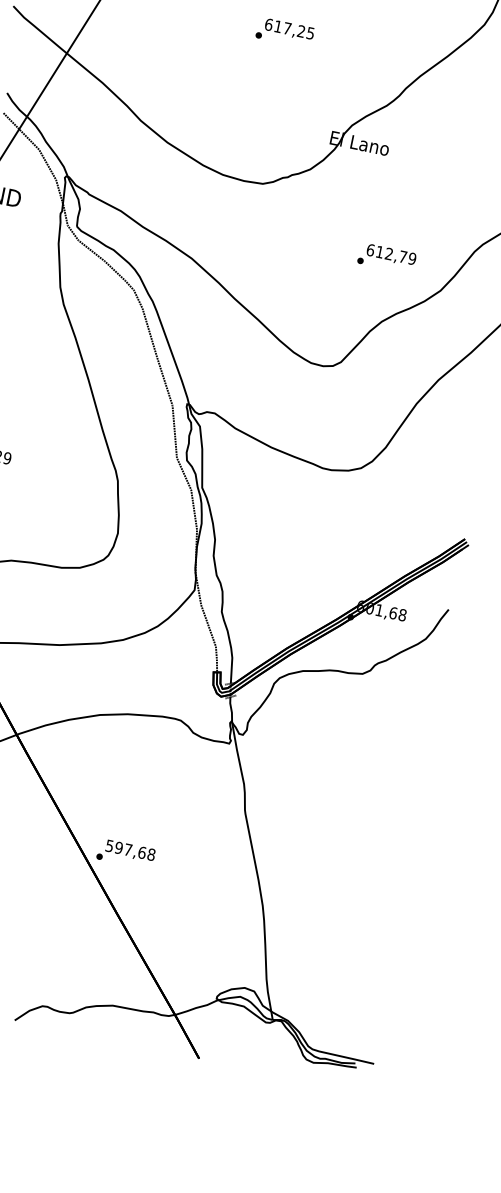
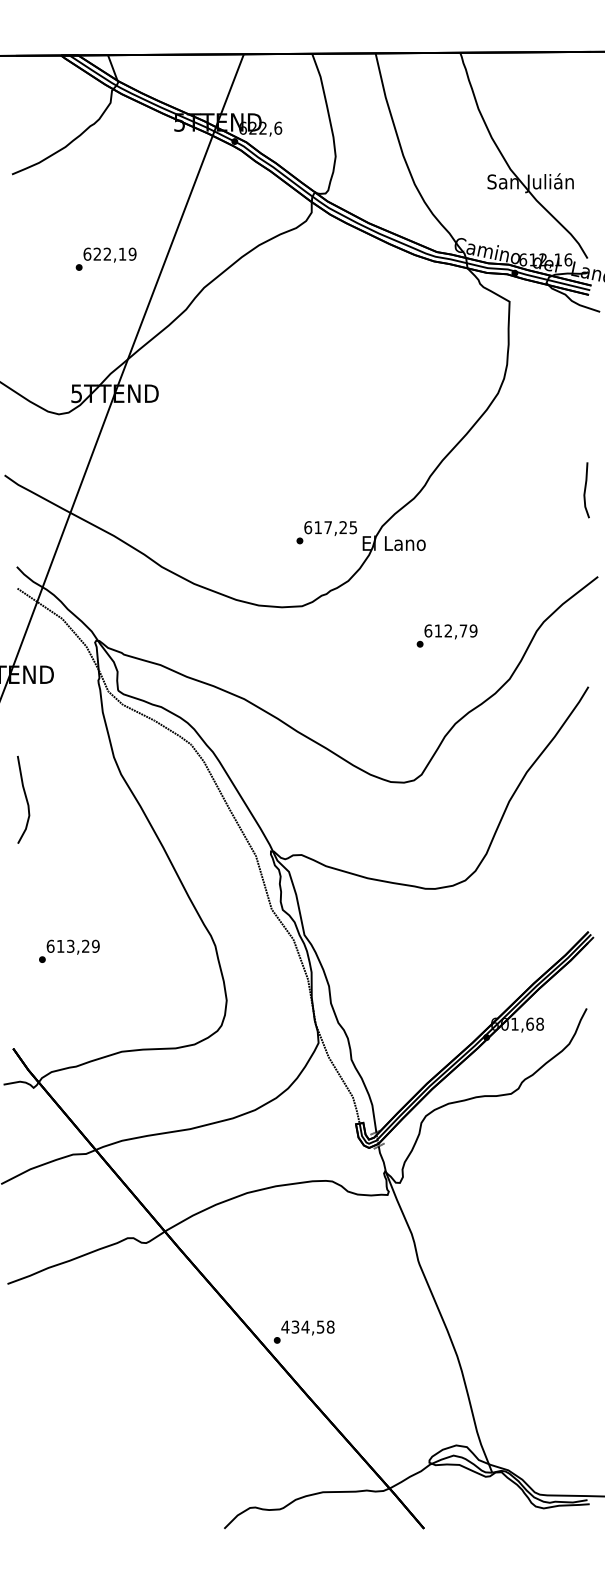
text: (284, 32) -> (326, 532), moved
text: (386, 257) -> (446, 635), moved
text: (125, 848) -> (302, 1326), 597,68 -> 434,58

